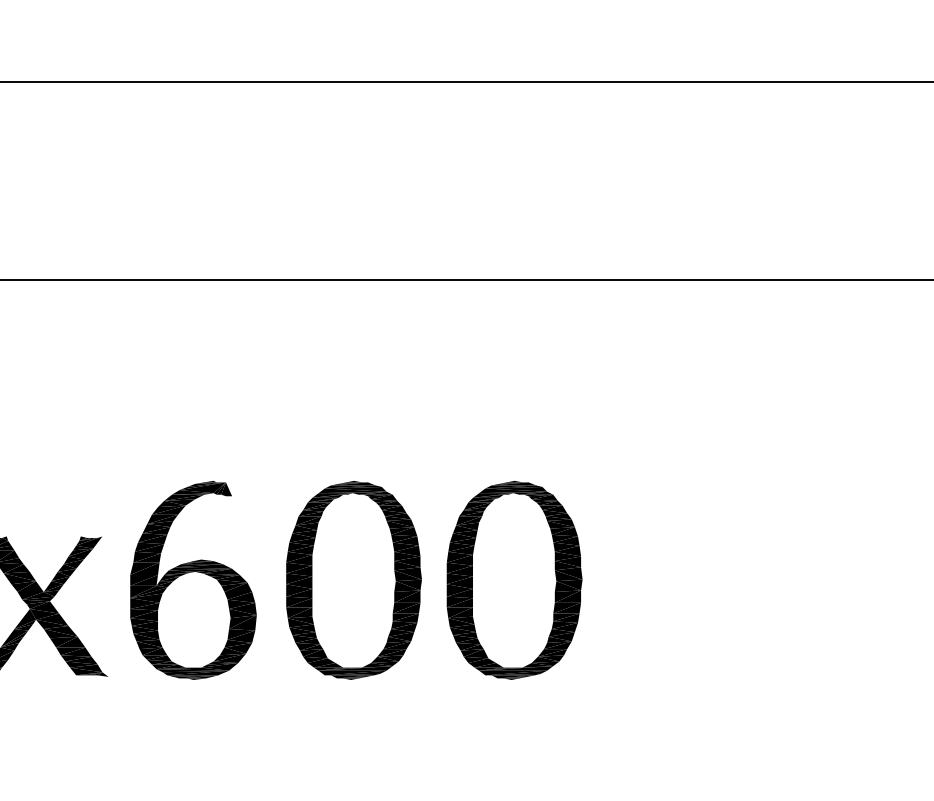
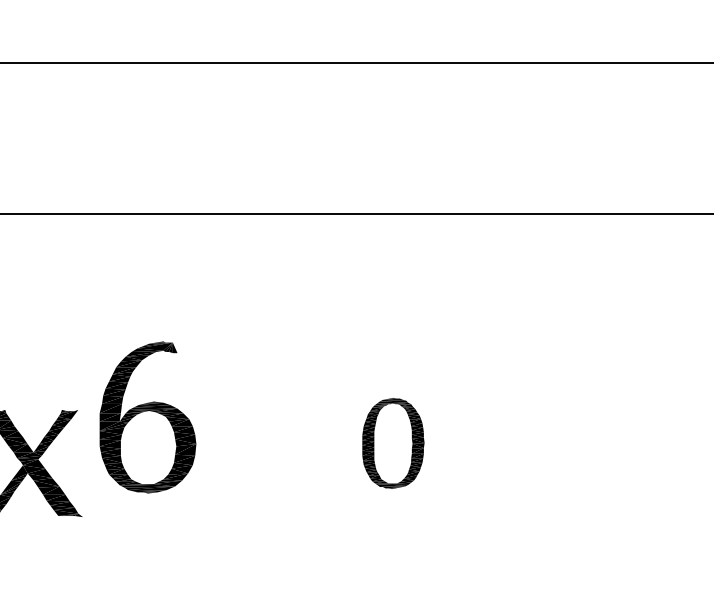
part: (192, 580) -> (147, 417), moved
part: (353, 580) -> (270, 443), removed
part: (514, 580) -> (393, 443), size x0.6

